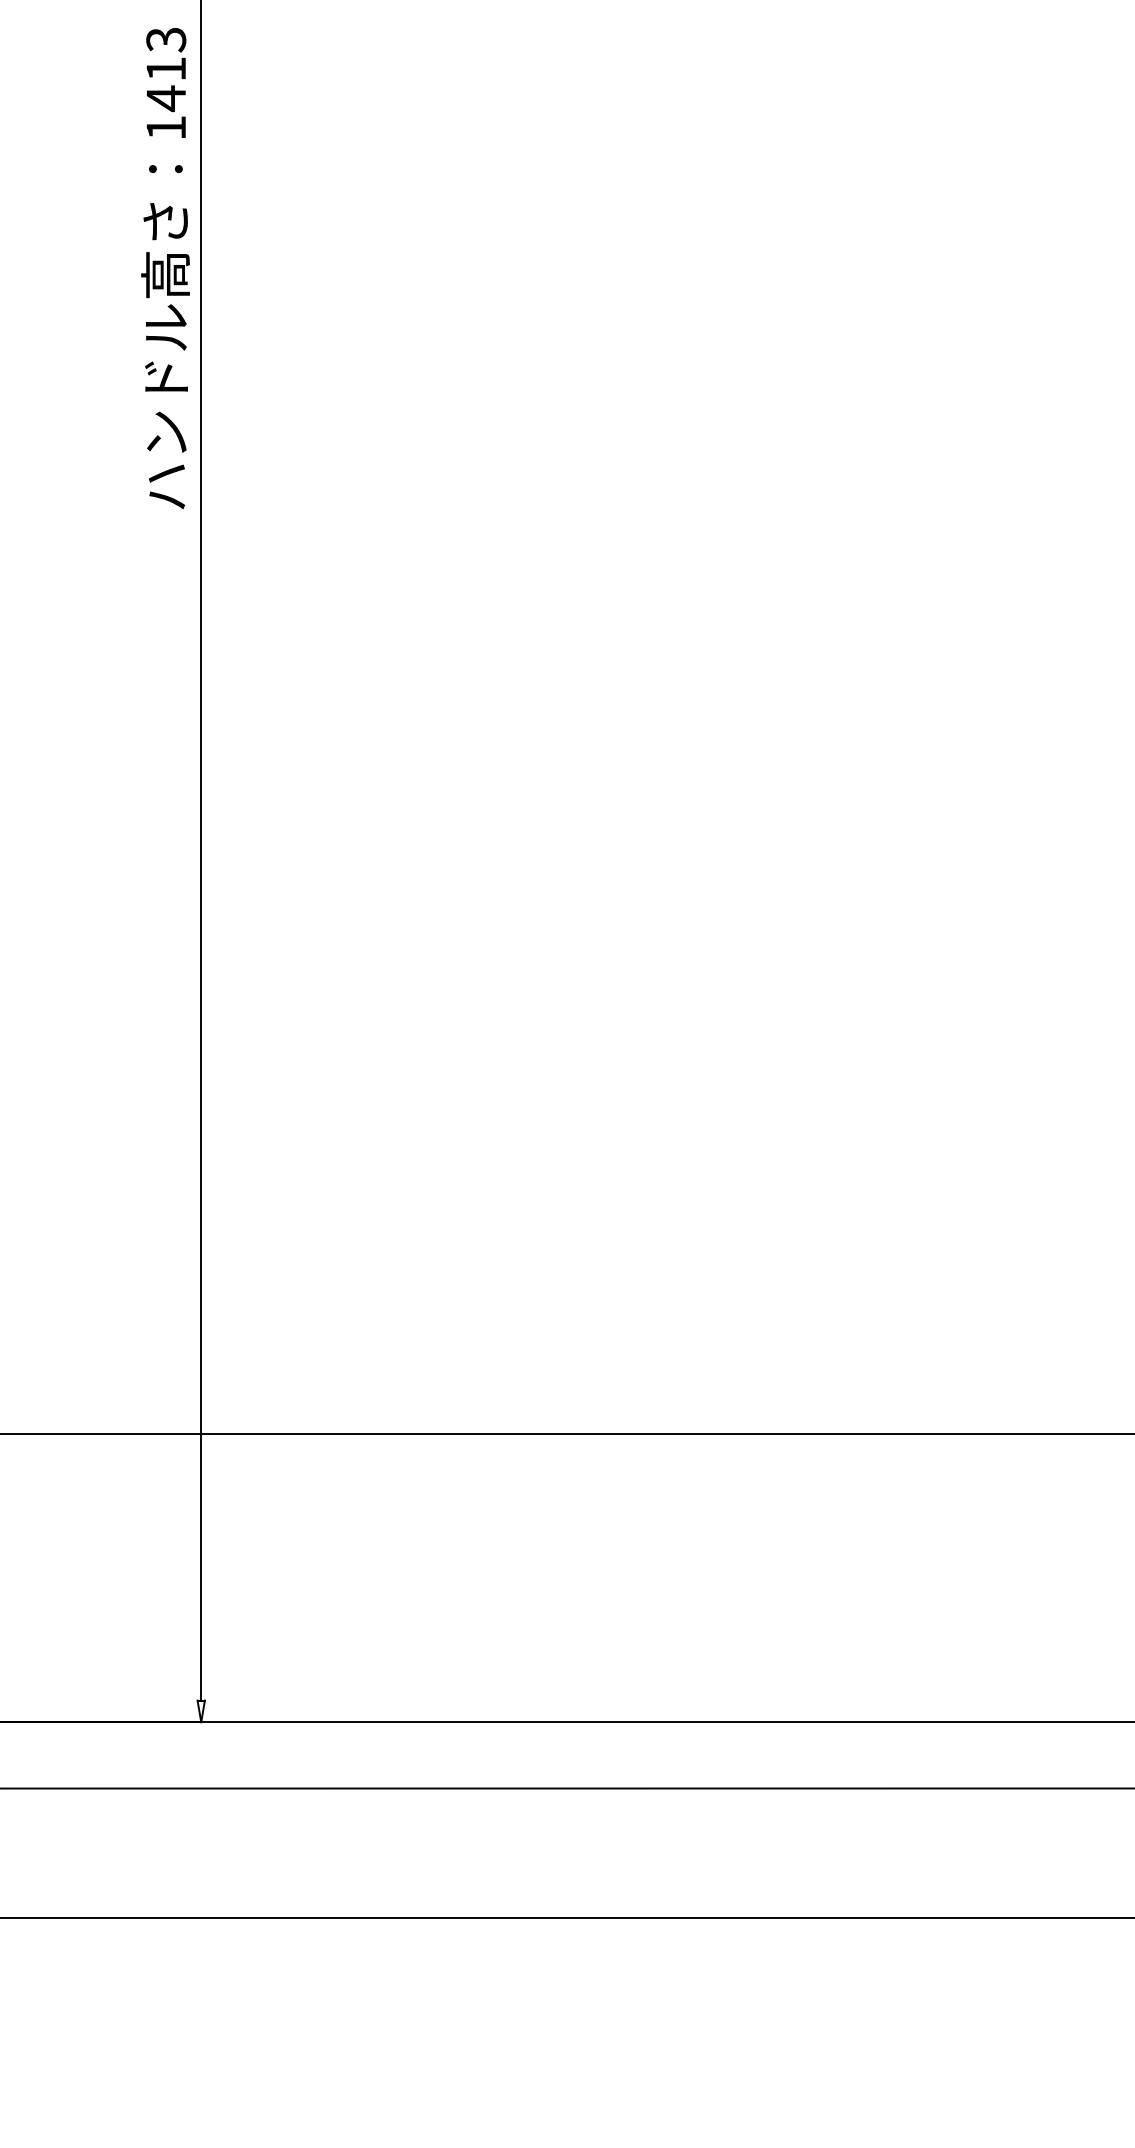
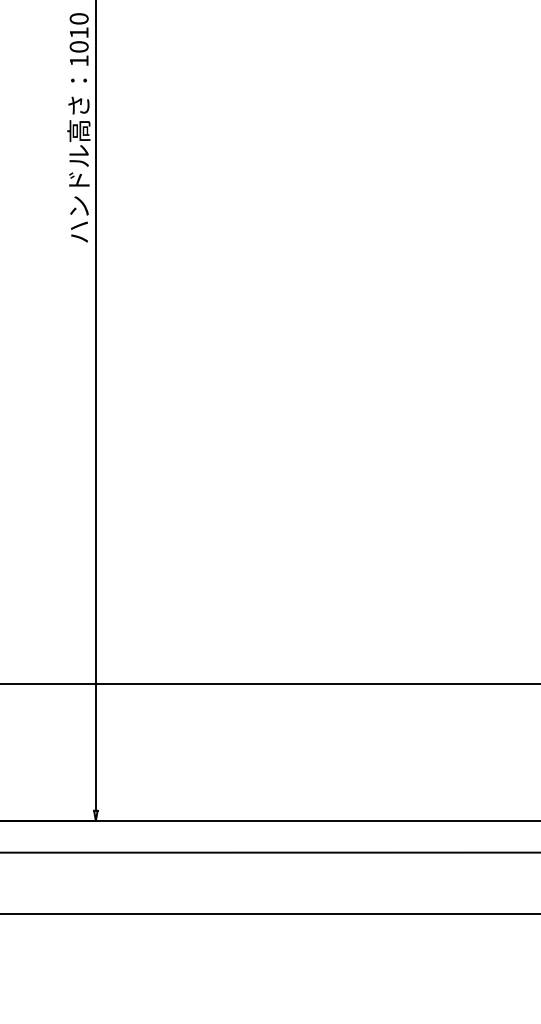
text: (164, 70) -> (78, 33), 1413 -> 1010

